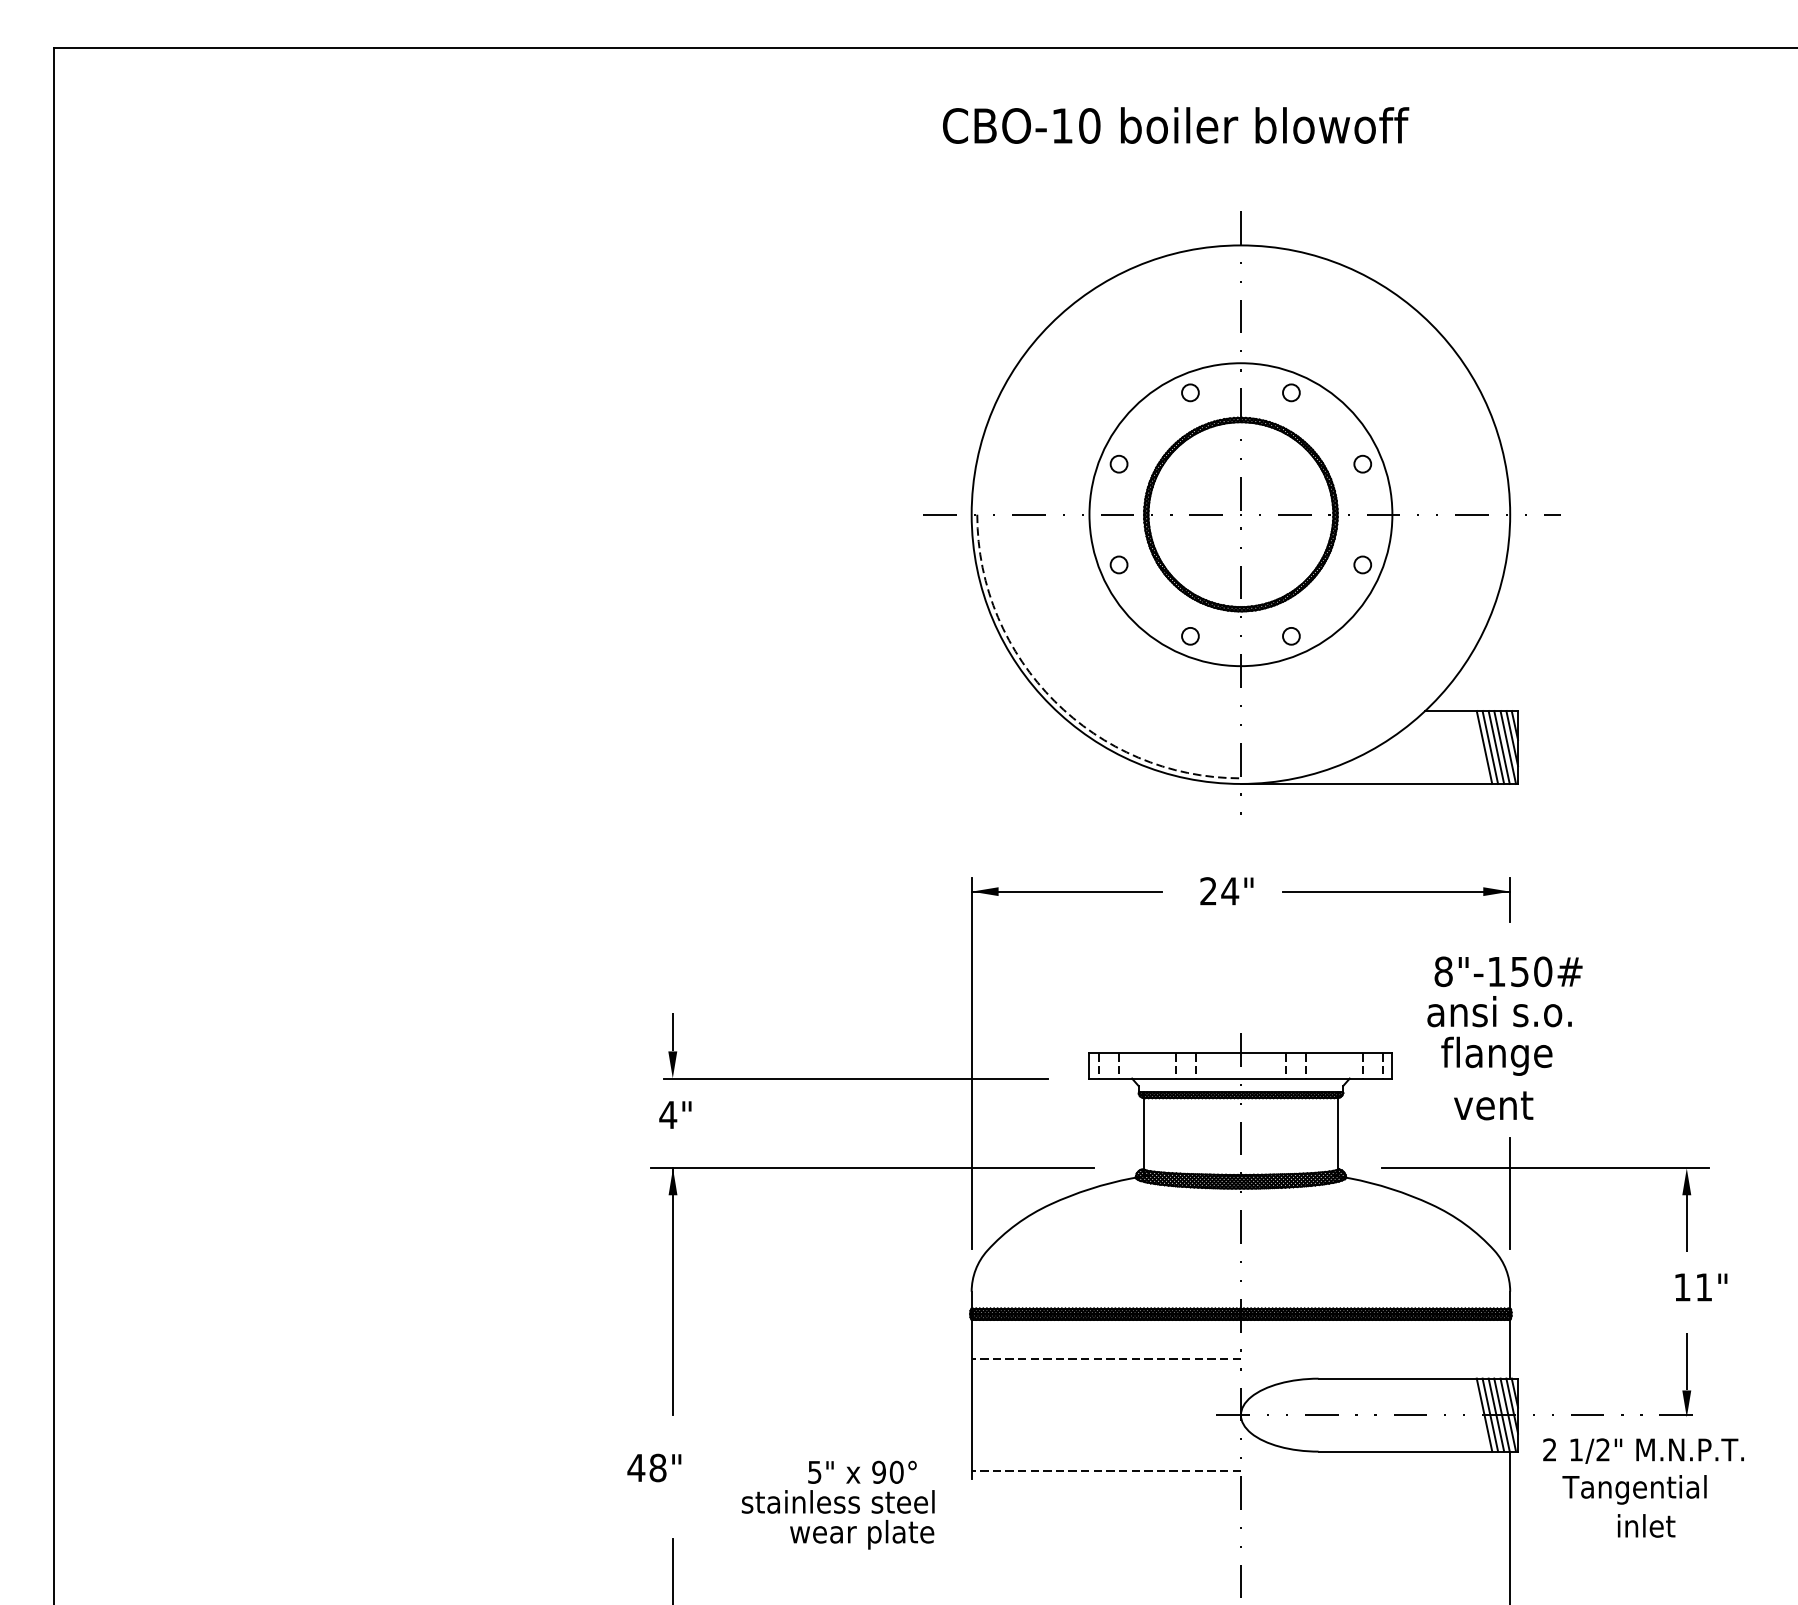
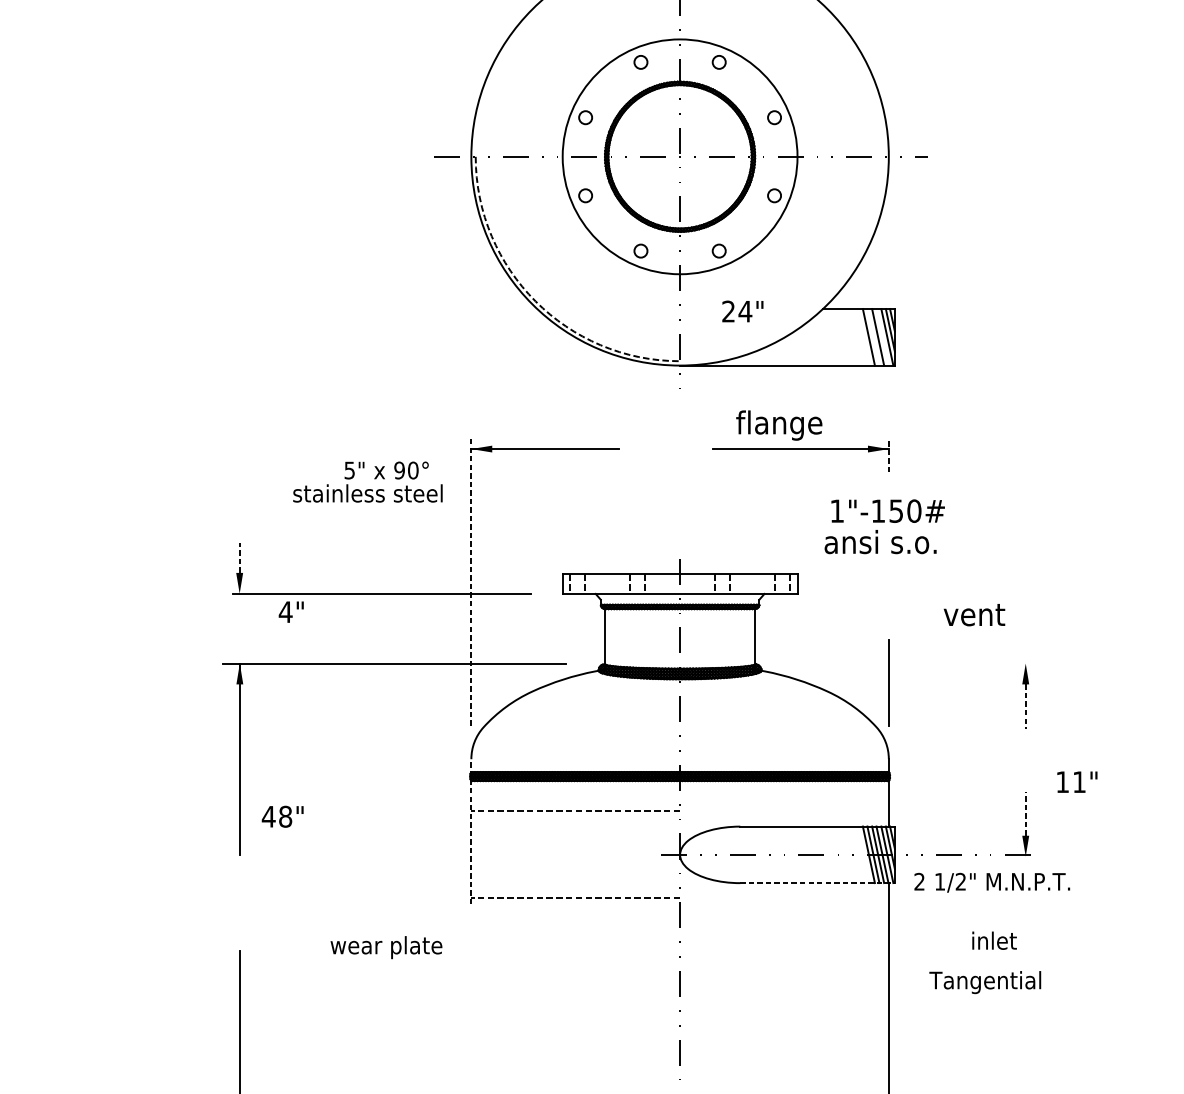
line: (1490, 747) -> (873, 337), removed
line: (1501, 747) -> (882, 337), removed
text: (1226, 891) -> (742, 311), moved
line: (1510, 899) -> (889, 455), solid -> dashed
text: (1443, 971) -> (837, 510), 8"-150# -> 1"-150#
line: (672, 1031) -> (239, 557), solid -> dashed
text: (1496, 1055) -> (778, 424), moved
line: (971, 1062) -> (471, 581), solid -> dashed
text: (1493, 1105) -> (974, 614), moved
text: (675, 1114) -> (291, 611), moved
line: (1544, 1168) -> (915, 663), removed
line: (1686, 1224) -> (1025, 707), solid -> dashed
text: (1701, 1287) -> (1077, 782), moved
line: (1686, 1361) -> (1025, 813), solid -> dashed
line: (971, 1385) -> (471, 831), solid -> dashed
line: (1418, 1451) -> (817, 883), solid -> dashed
text: (654, 1467) -> (282, 816), moved
text: (837, 1486) -> (367, 481), moved
text: (1634, 1489) -> (985, 982), moved

